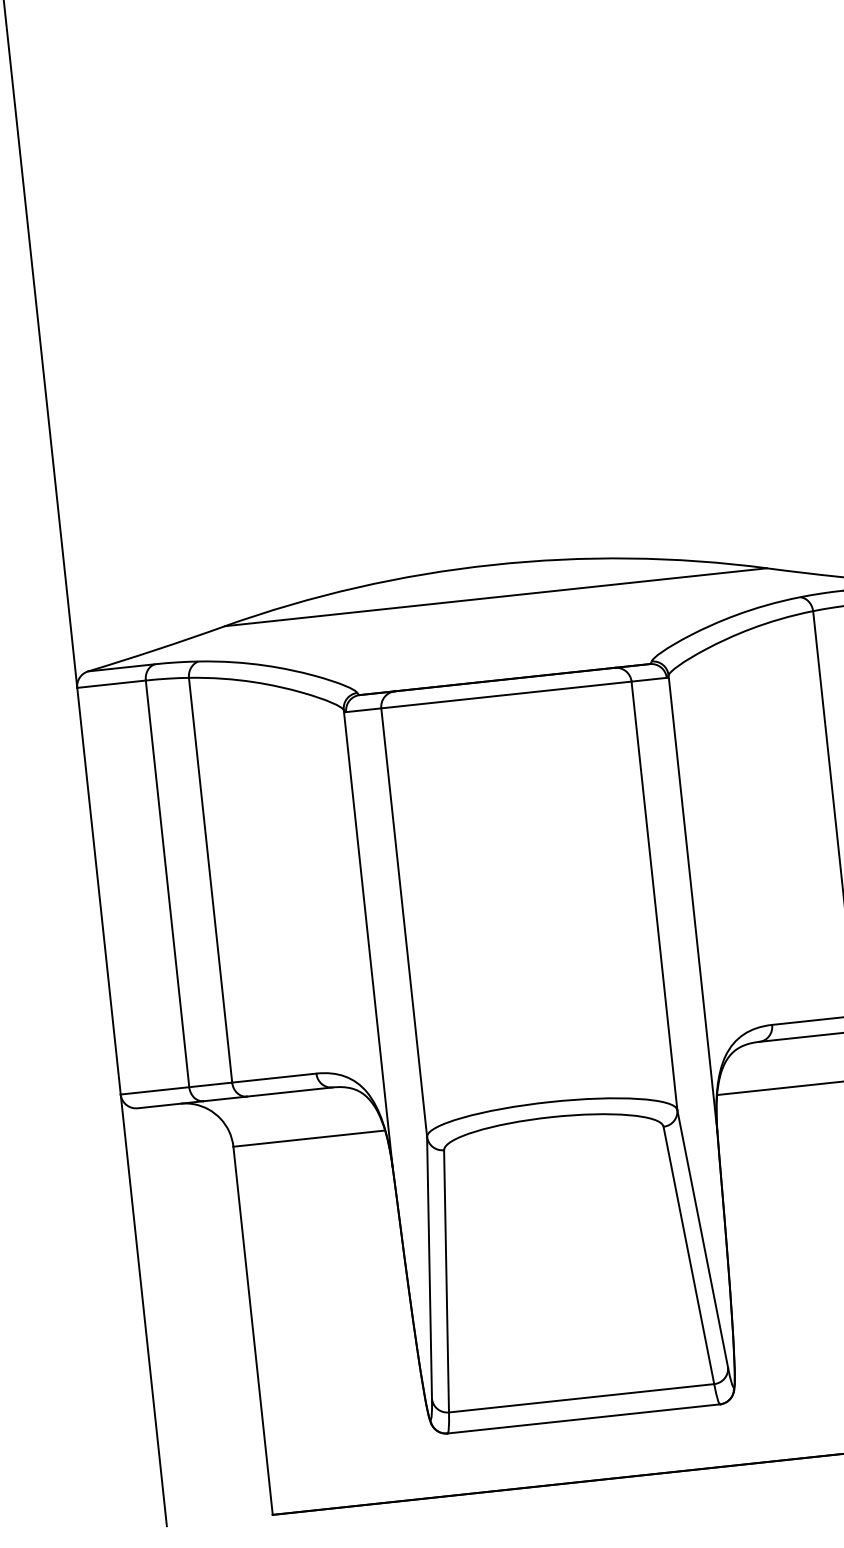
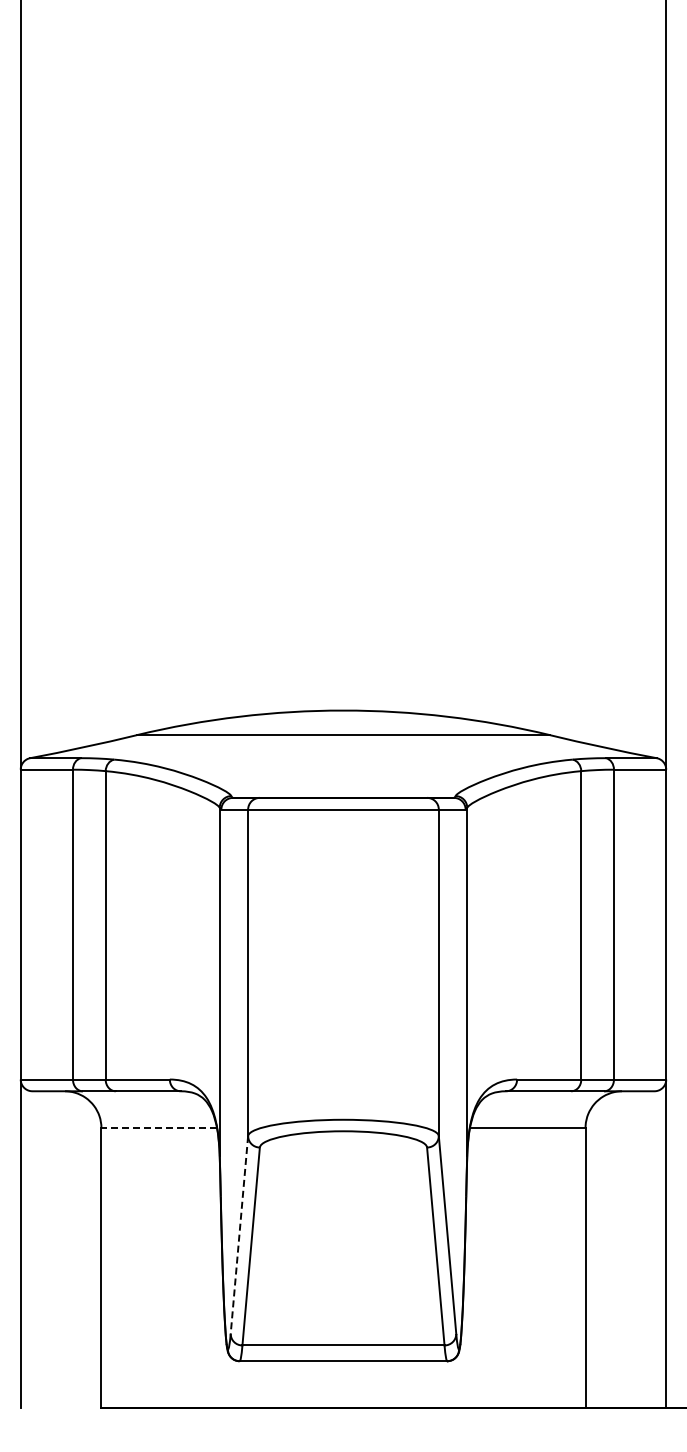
line: (309, 1138) -> (159, 1127), solid -> dashed
line: (429, 1268) -> (239, 1235), solid -> dashed

